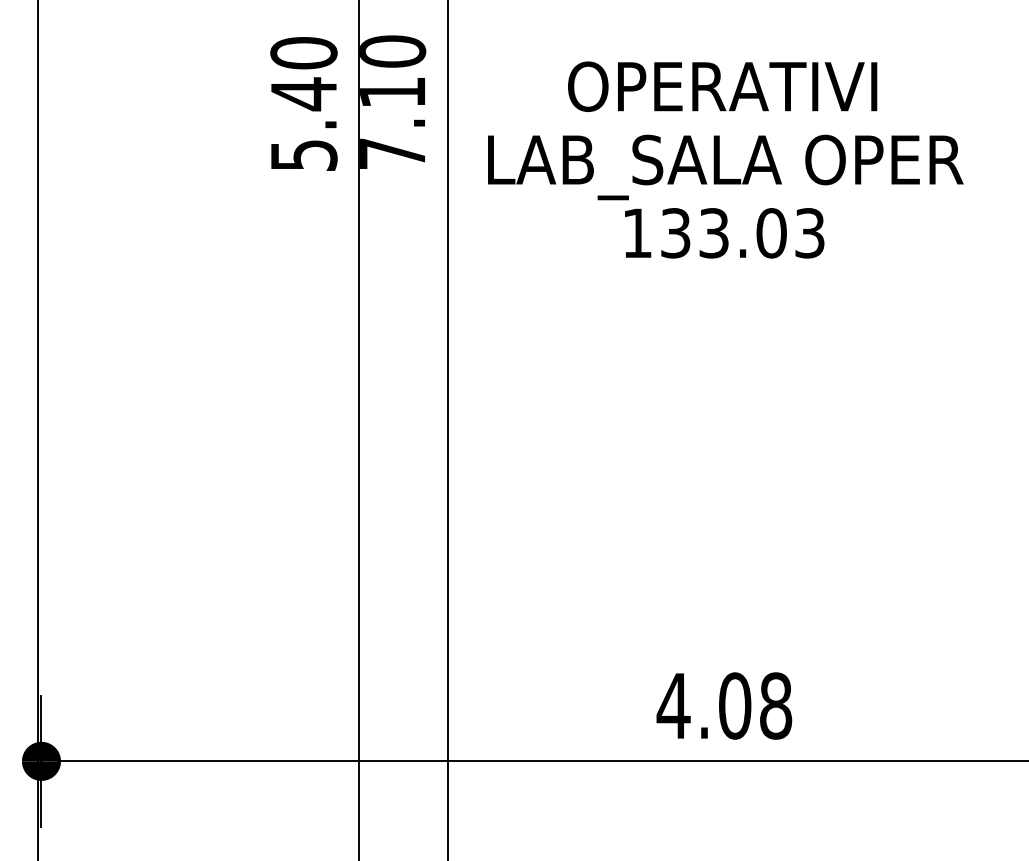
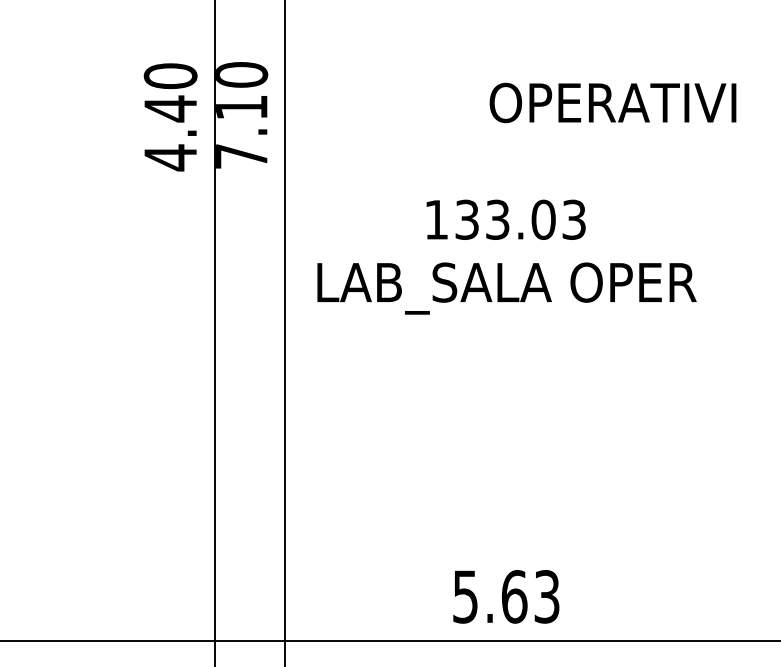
text: (722, 86) -> (612, 102), moved
text: (304, 155) -> (171, 157), 5.40 -> 4.40
text: (725, 167) -> (506, 288), moved
text: (724, 705) -> (506, 596), 4.08 -> 5.63

